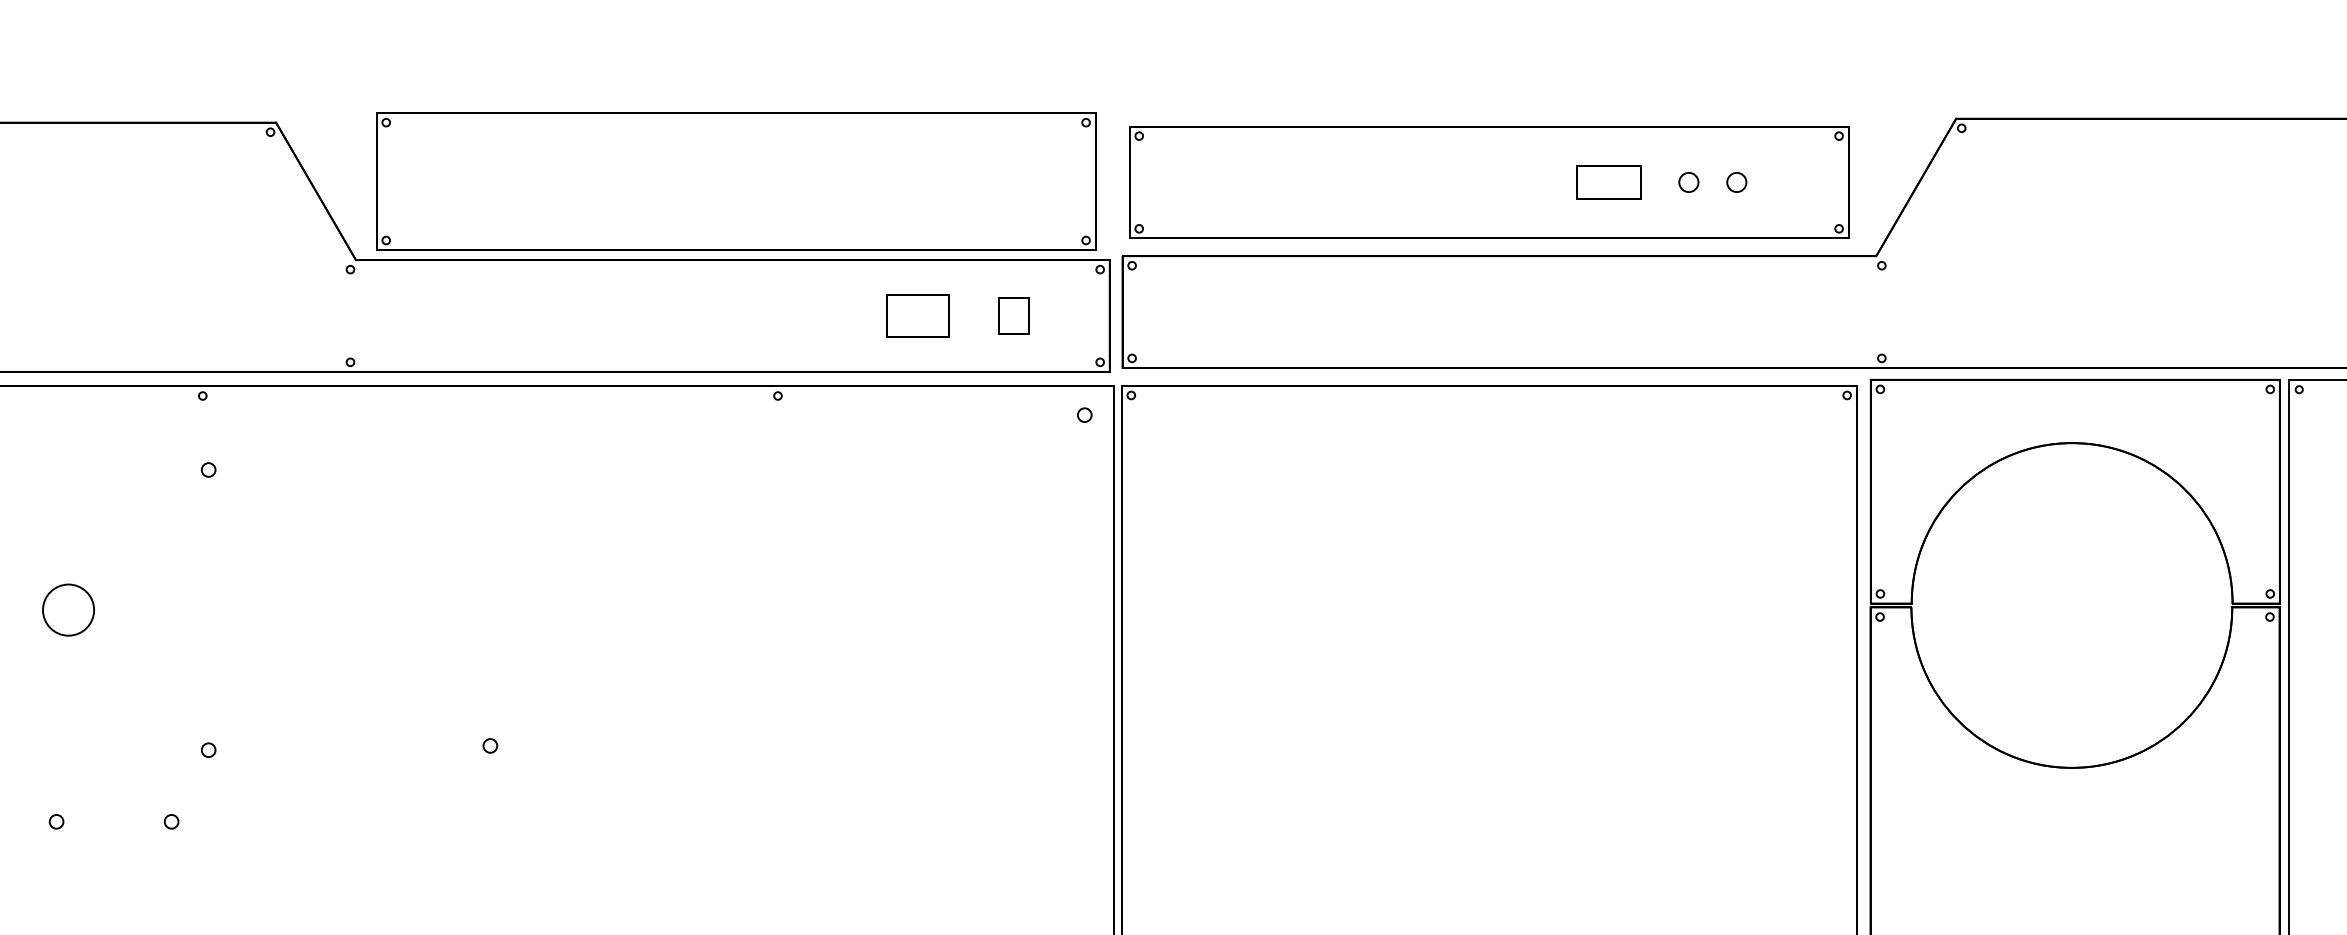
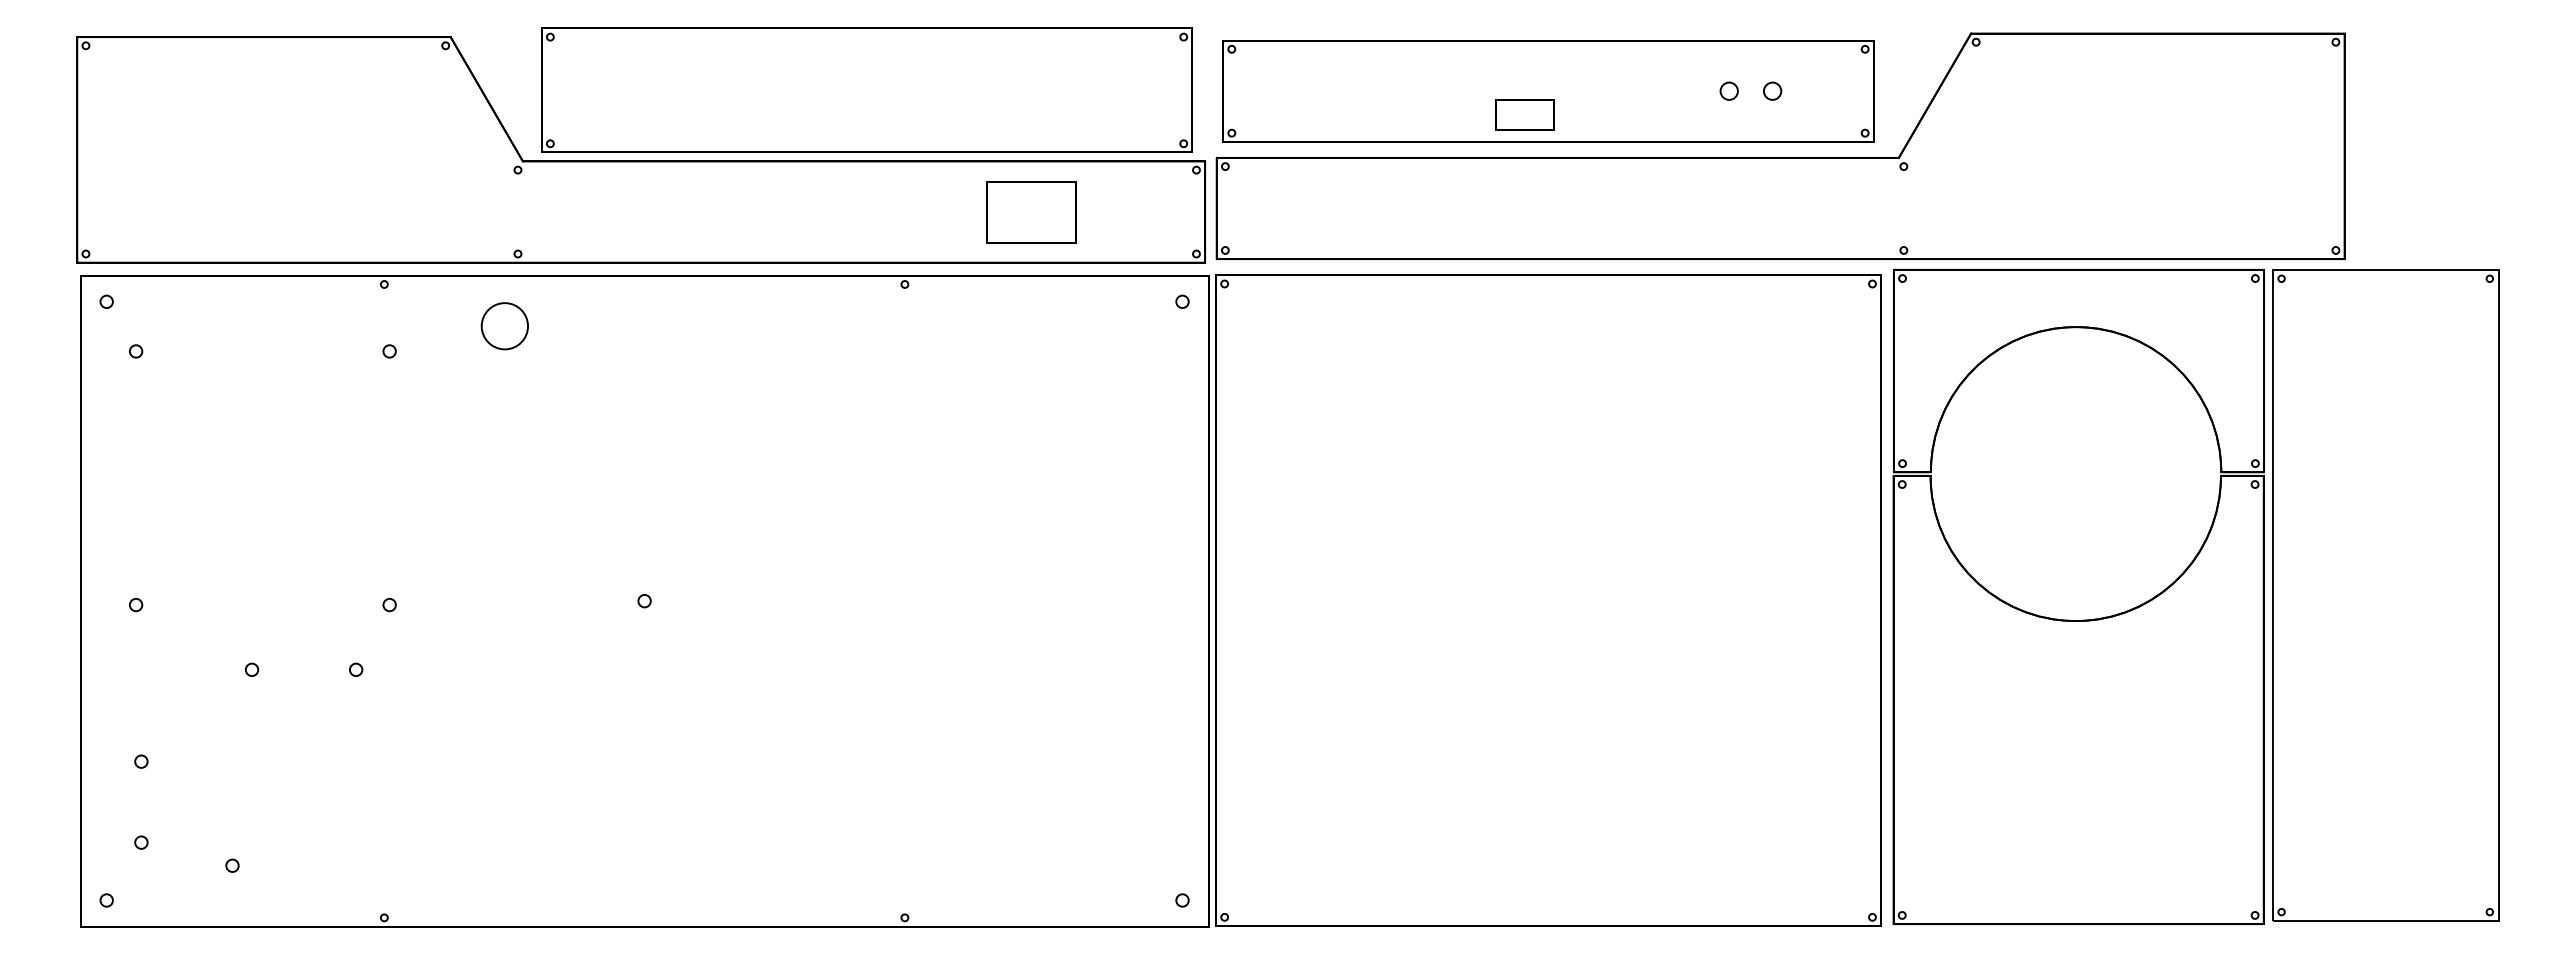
part: (1608, 181) -> (1524, 114), moved
part: (917, 315) -> (1031, 211), size x1.6
part: (1014, 315) -> (1118, 211), removed
circle: (68, 610) -> (504, 326), moved

